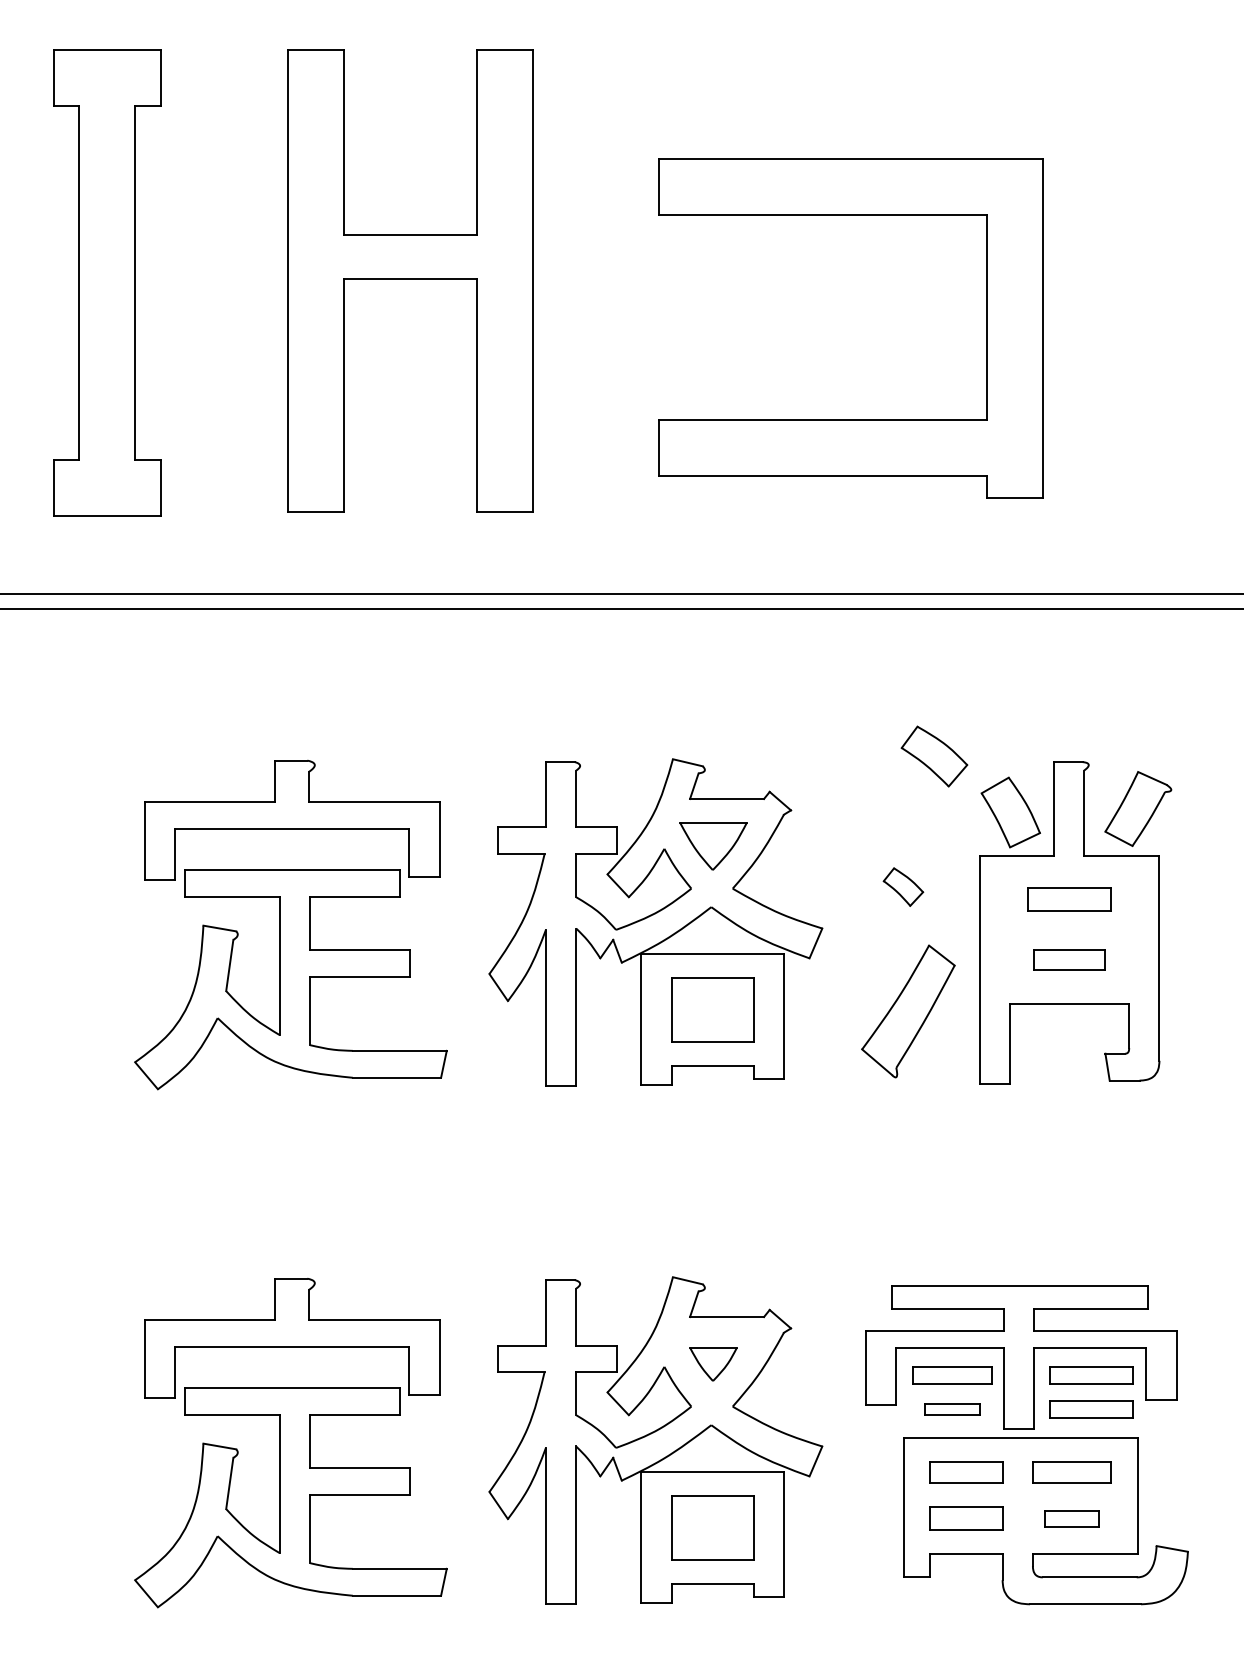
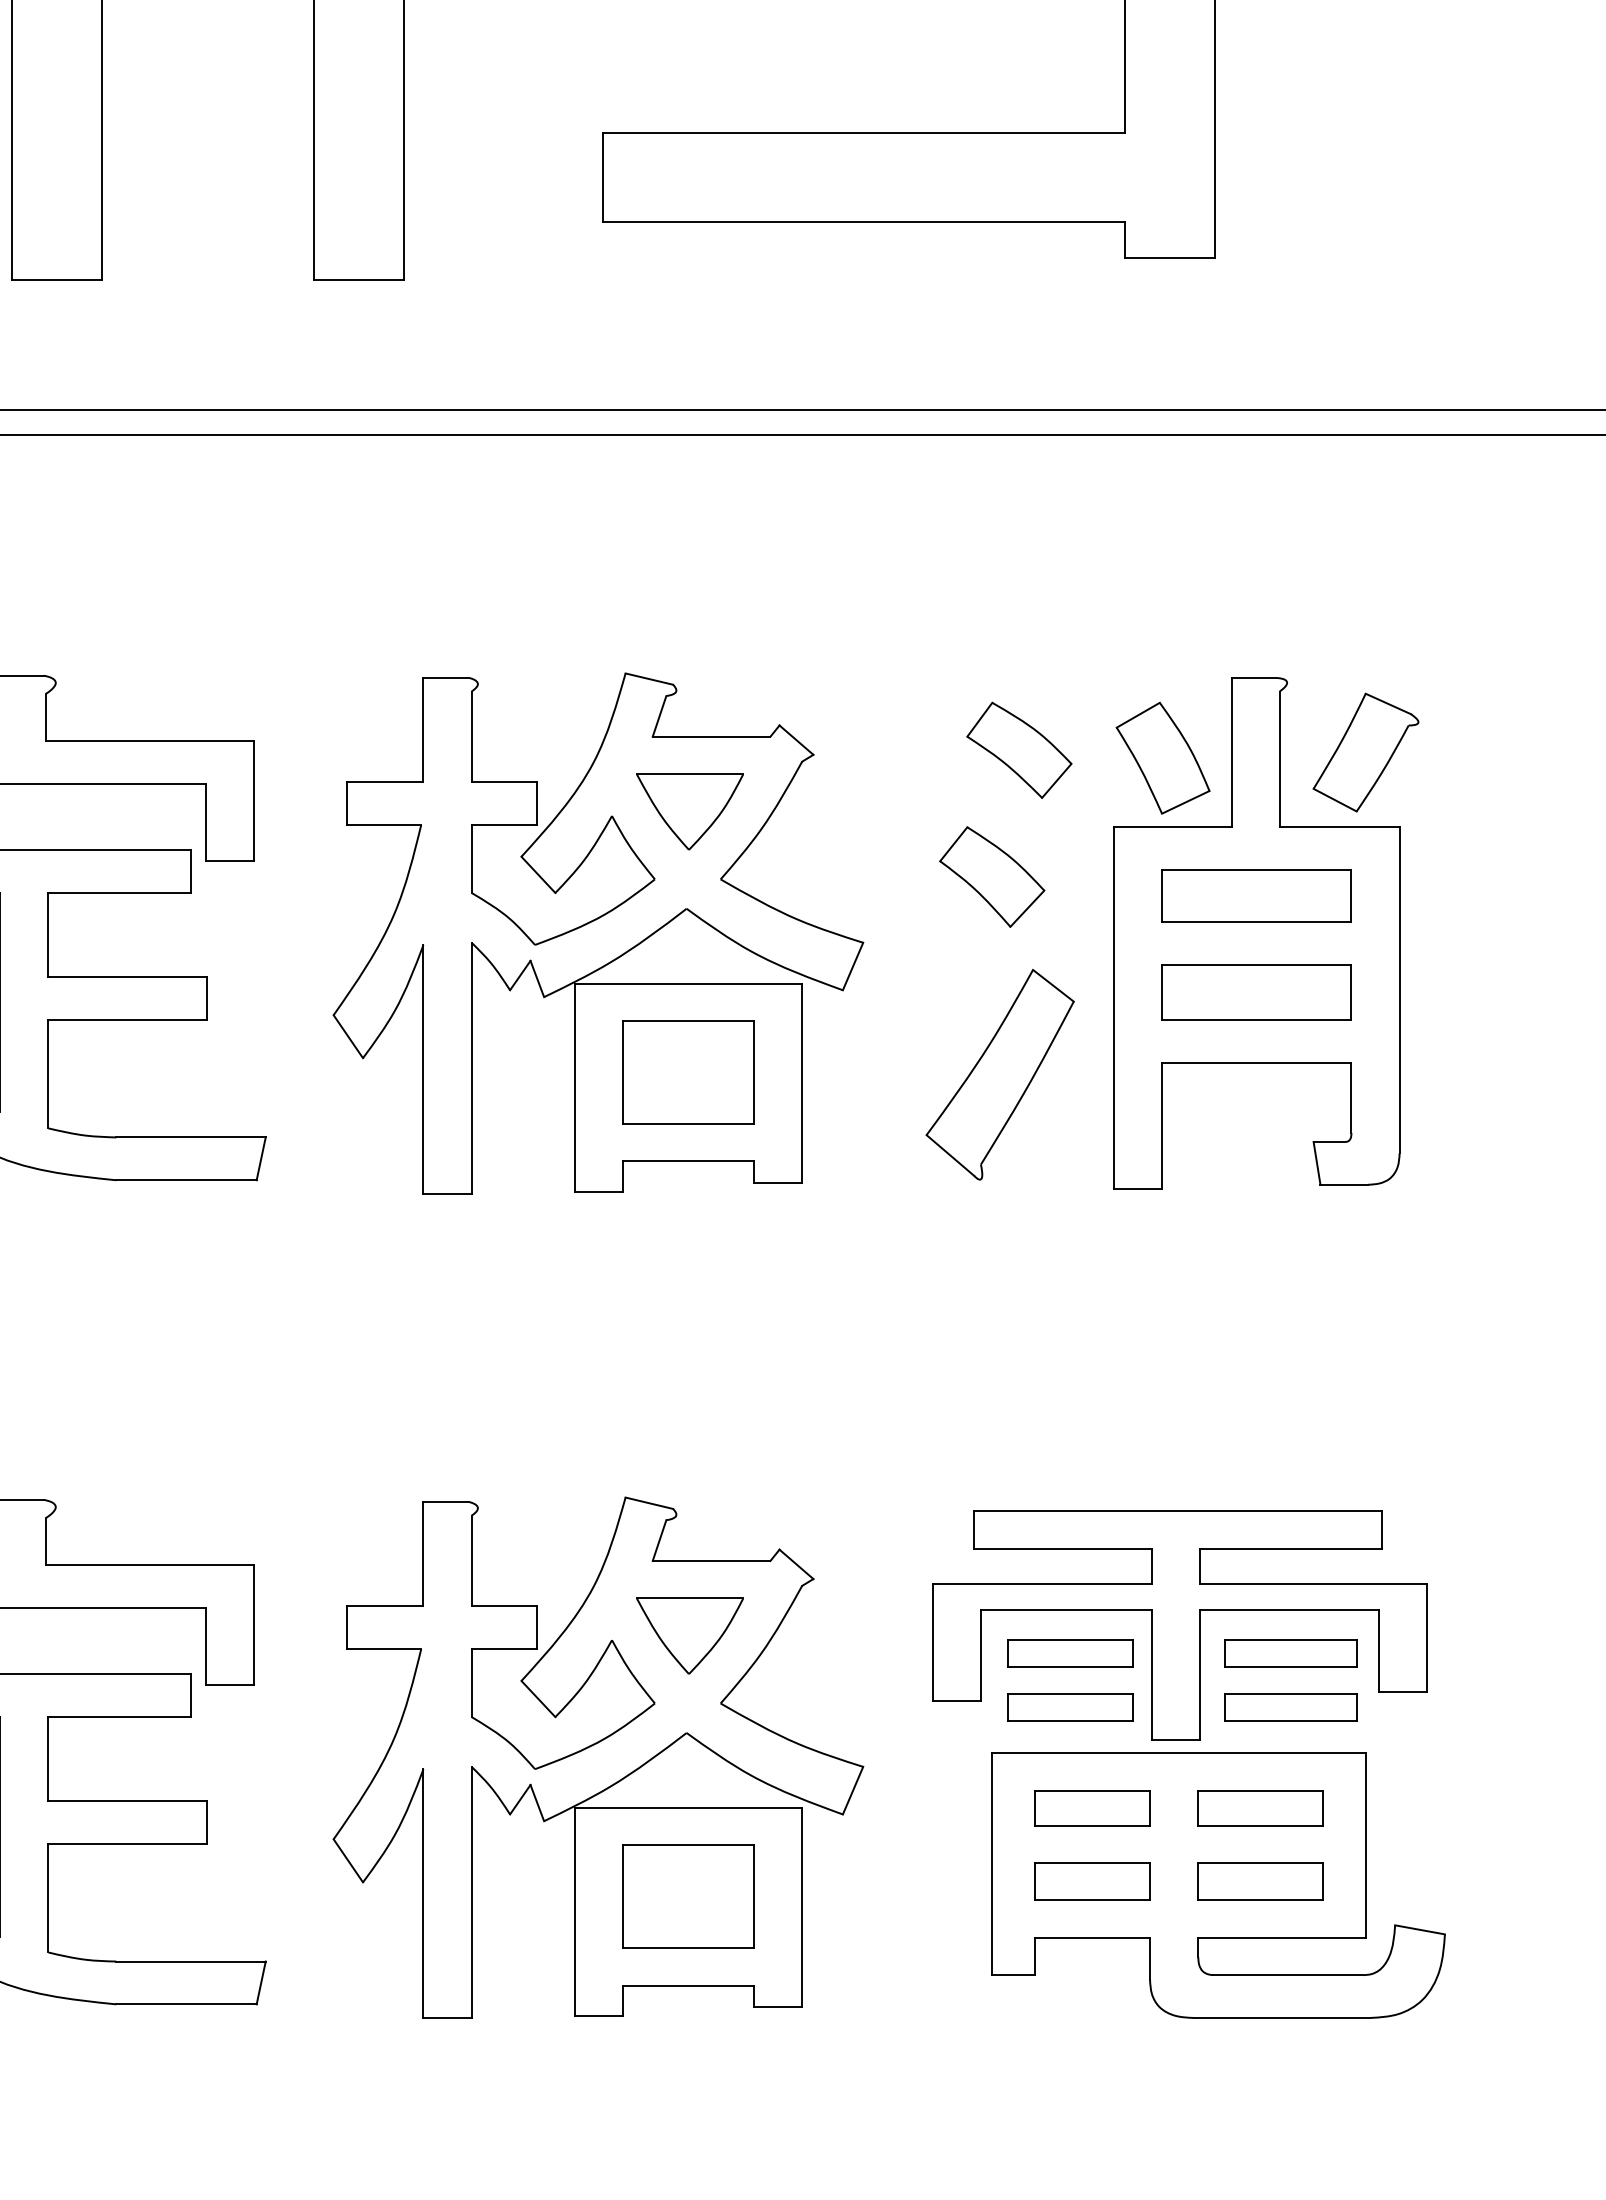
part: (934, 756) -> (1019, 750), moved
part: (903, 886) -> (992, 875), size x1.67
part: (1069, 899) -> (1256, 896), size x1.43
part: (1069, 959) -> (1256, 992), size x1.67
part: (713, 1364) -> (690, 1636), size x1.43
part: (952, 1409) -> (1070, 1708), size x1.43
part: (1071, 1518) -> (1259, 1881), size x1.43

